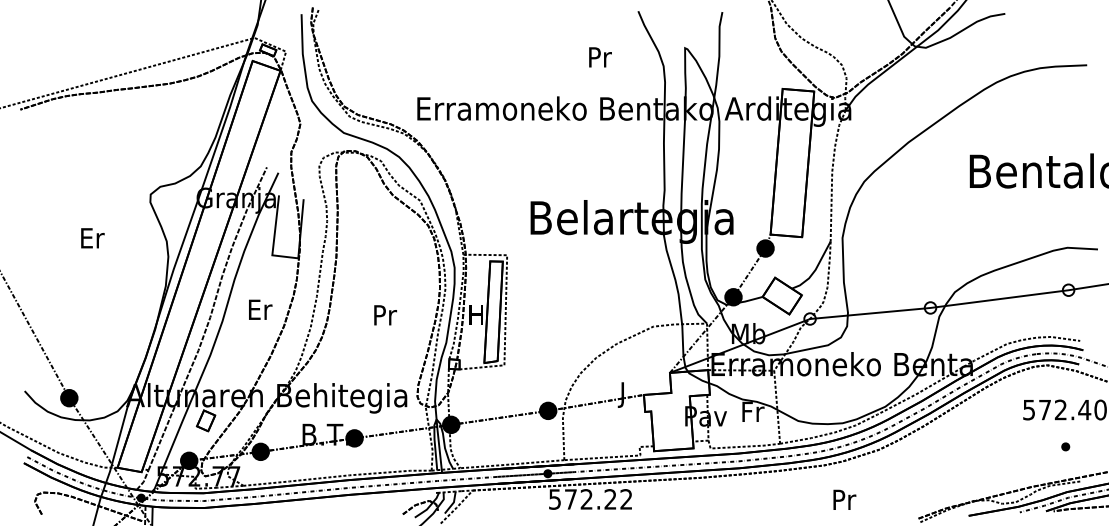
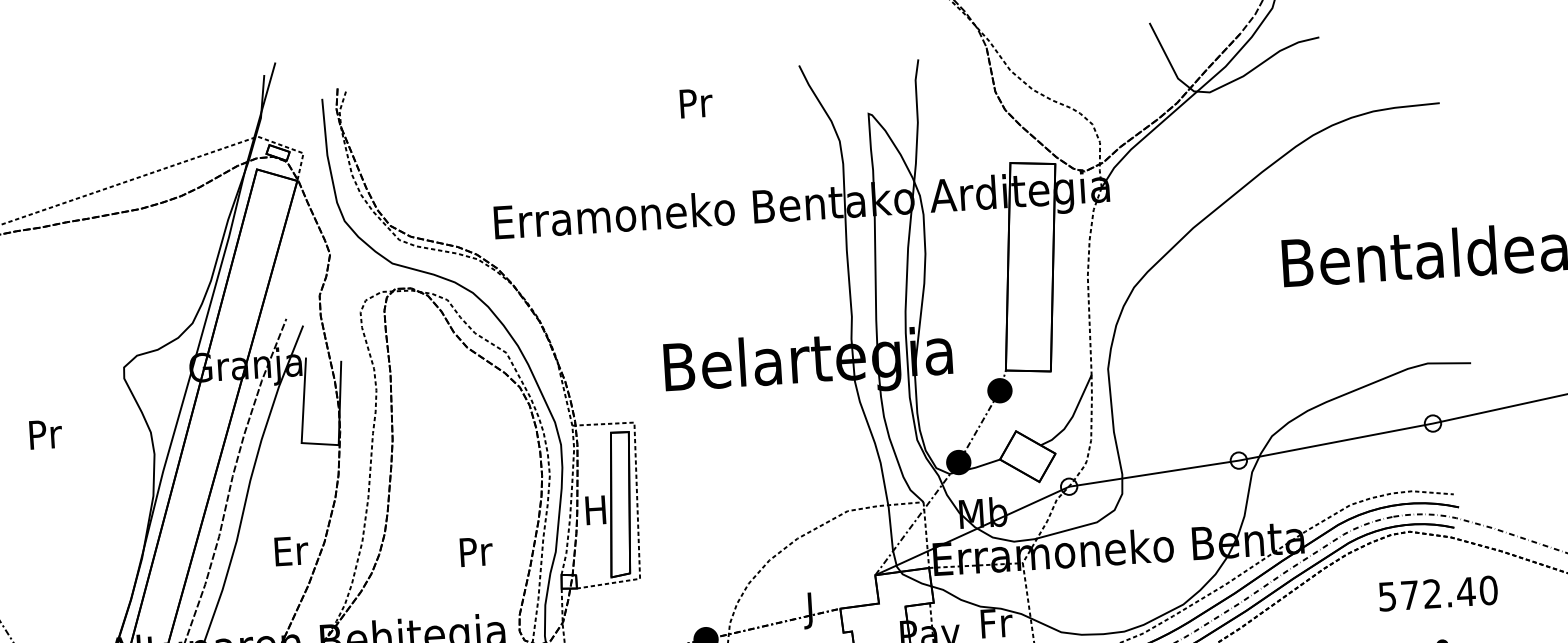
text: (600, 57) -> (696, 103), moved
text: (92, 238) -> (45, 434), Er -> Pr
text: (260, 309) -> (291, 550), moved
text: (385, 315) -> (476, 552), moved

